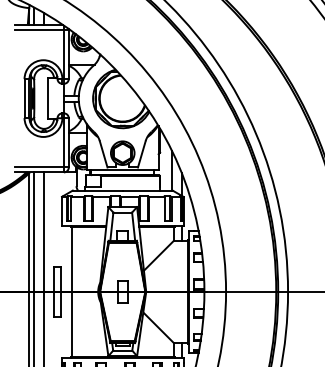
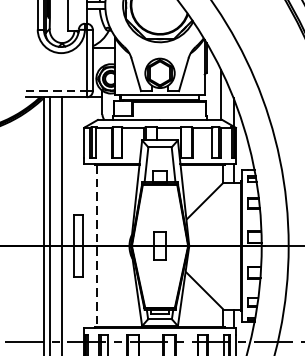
line: (39, 167) -> (56, 91), solid -> dashed
line: (71, 292) -> (96, 246), solid -> dashed

